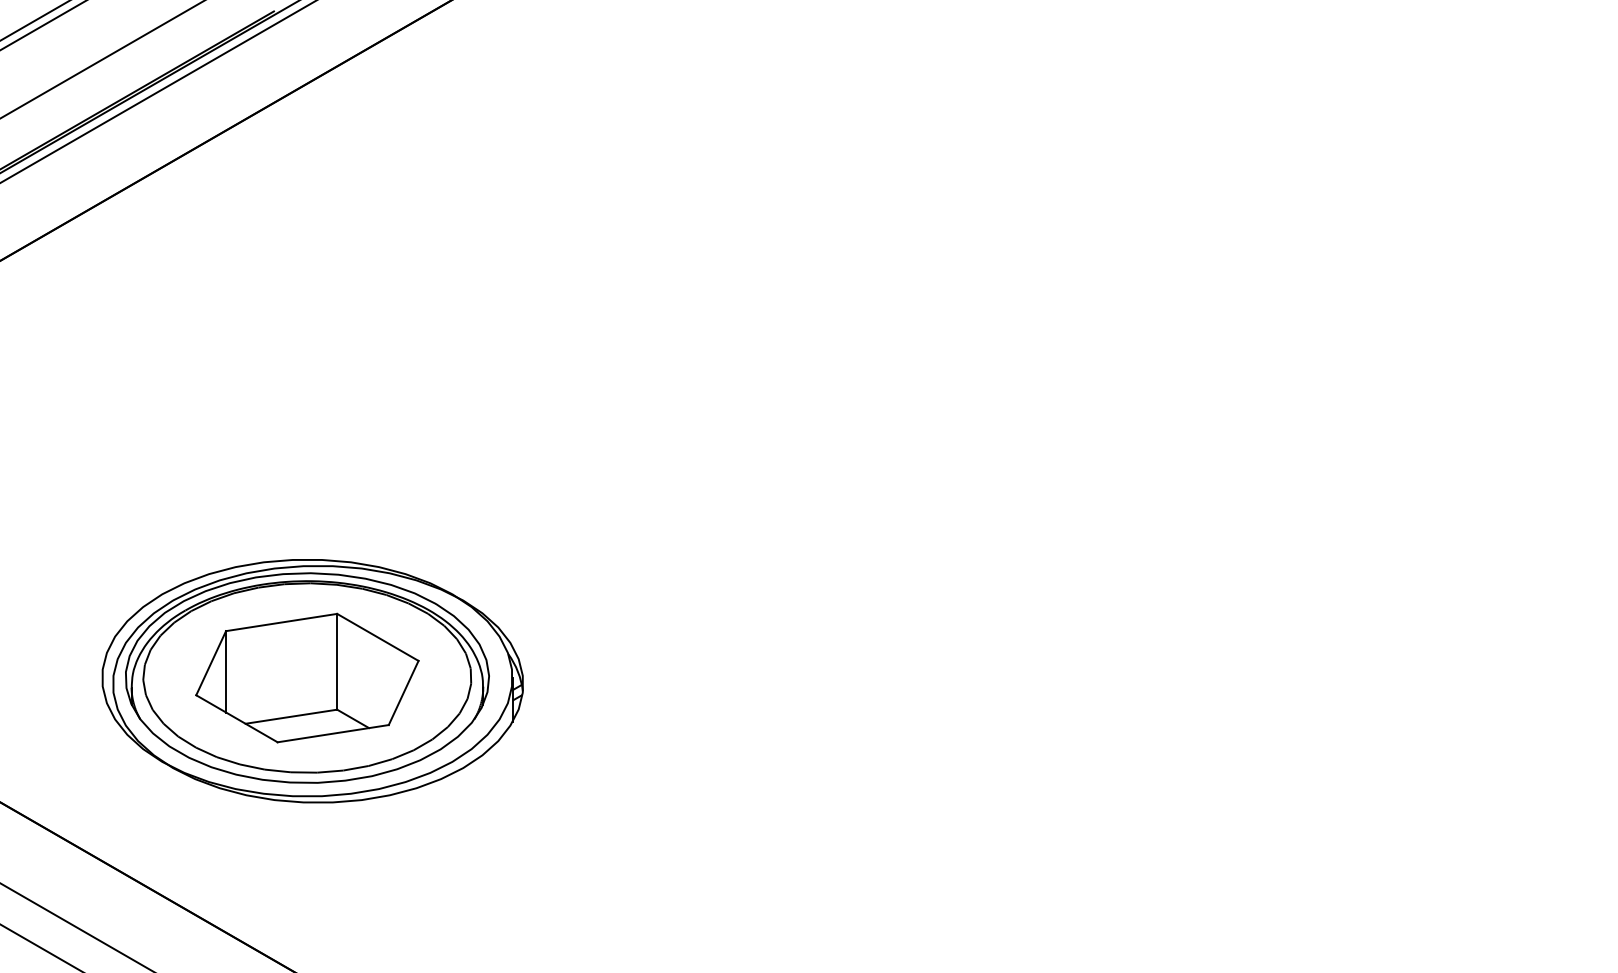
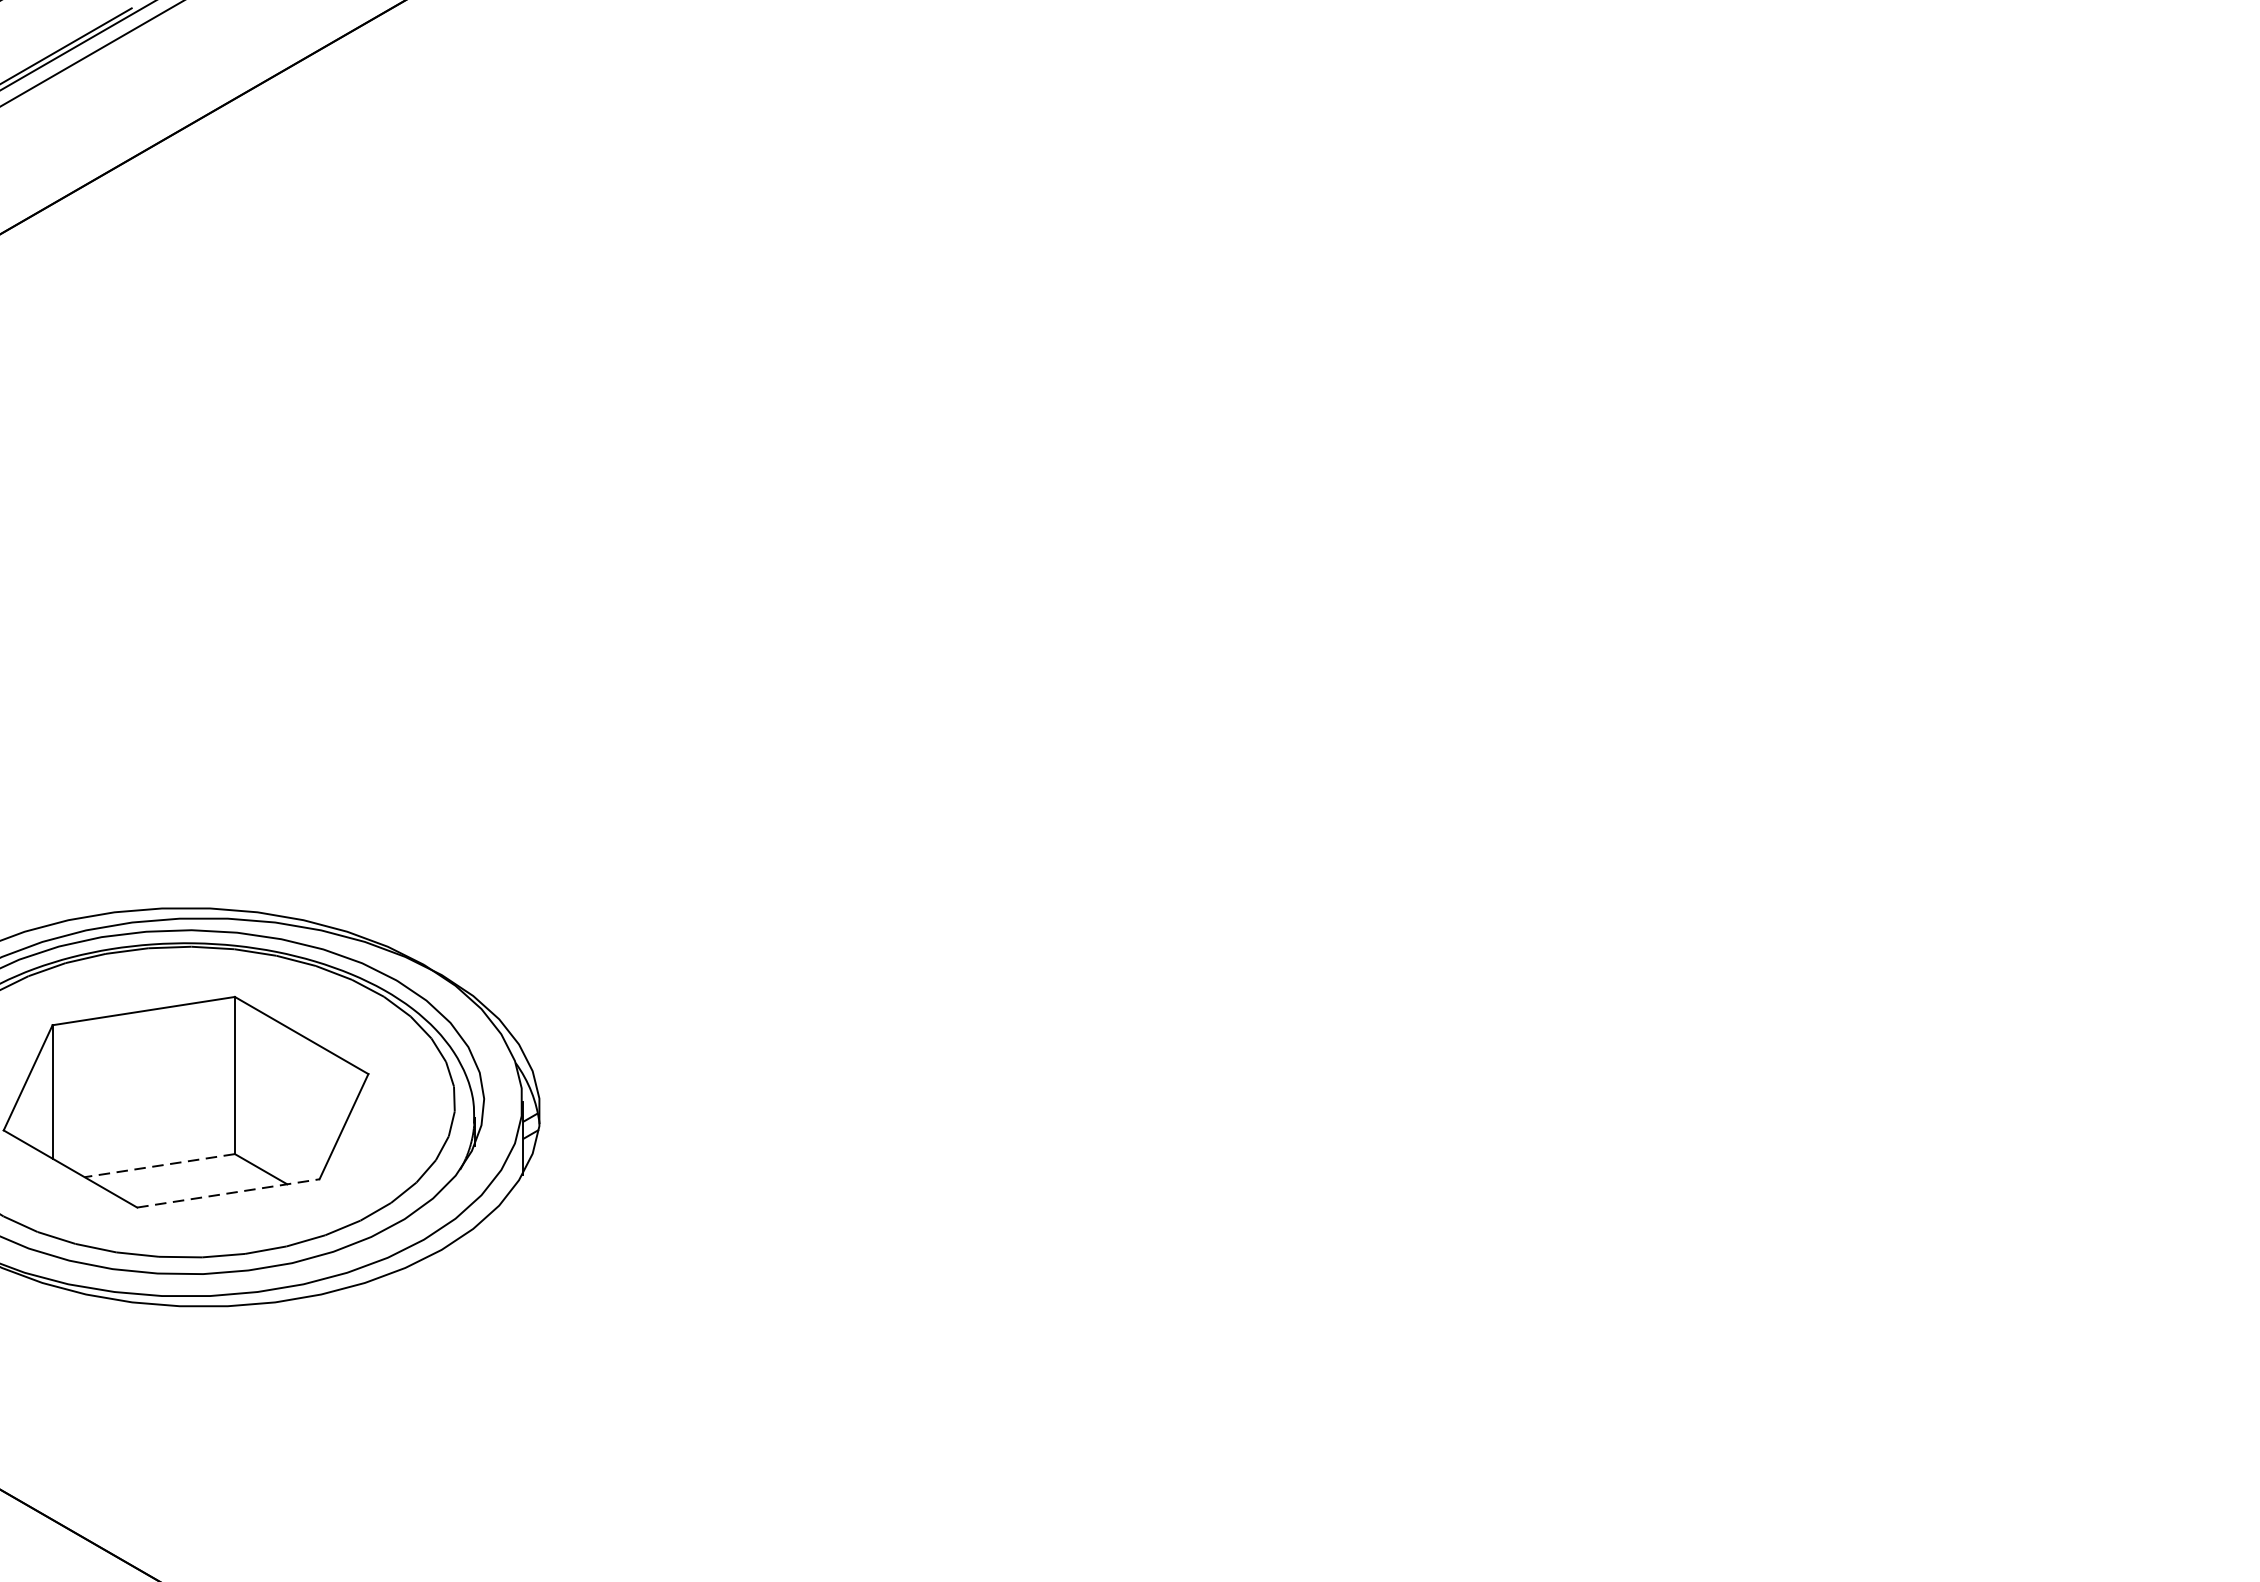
line: (290, 716) -> (158, 1165), solid -> dashed
line: (333, 733) -> (228, 1193), solid -> dashed

